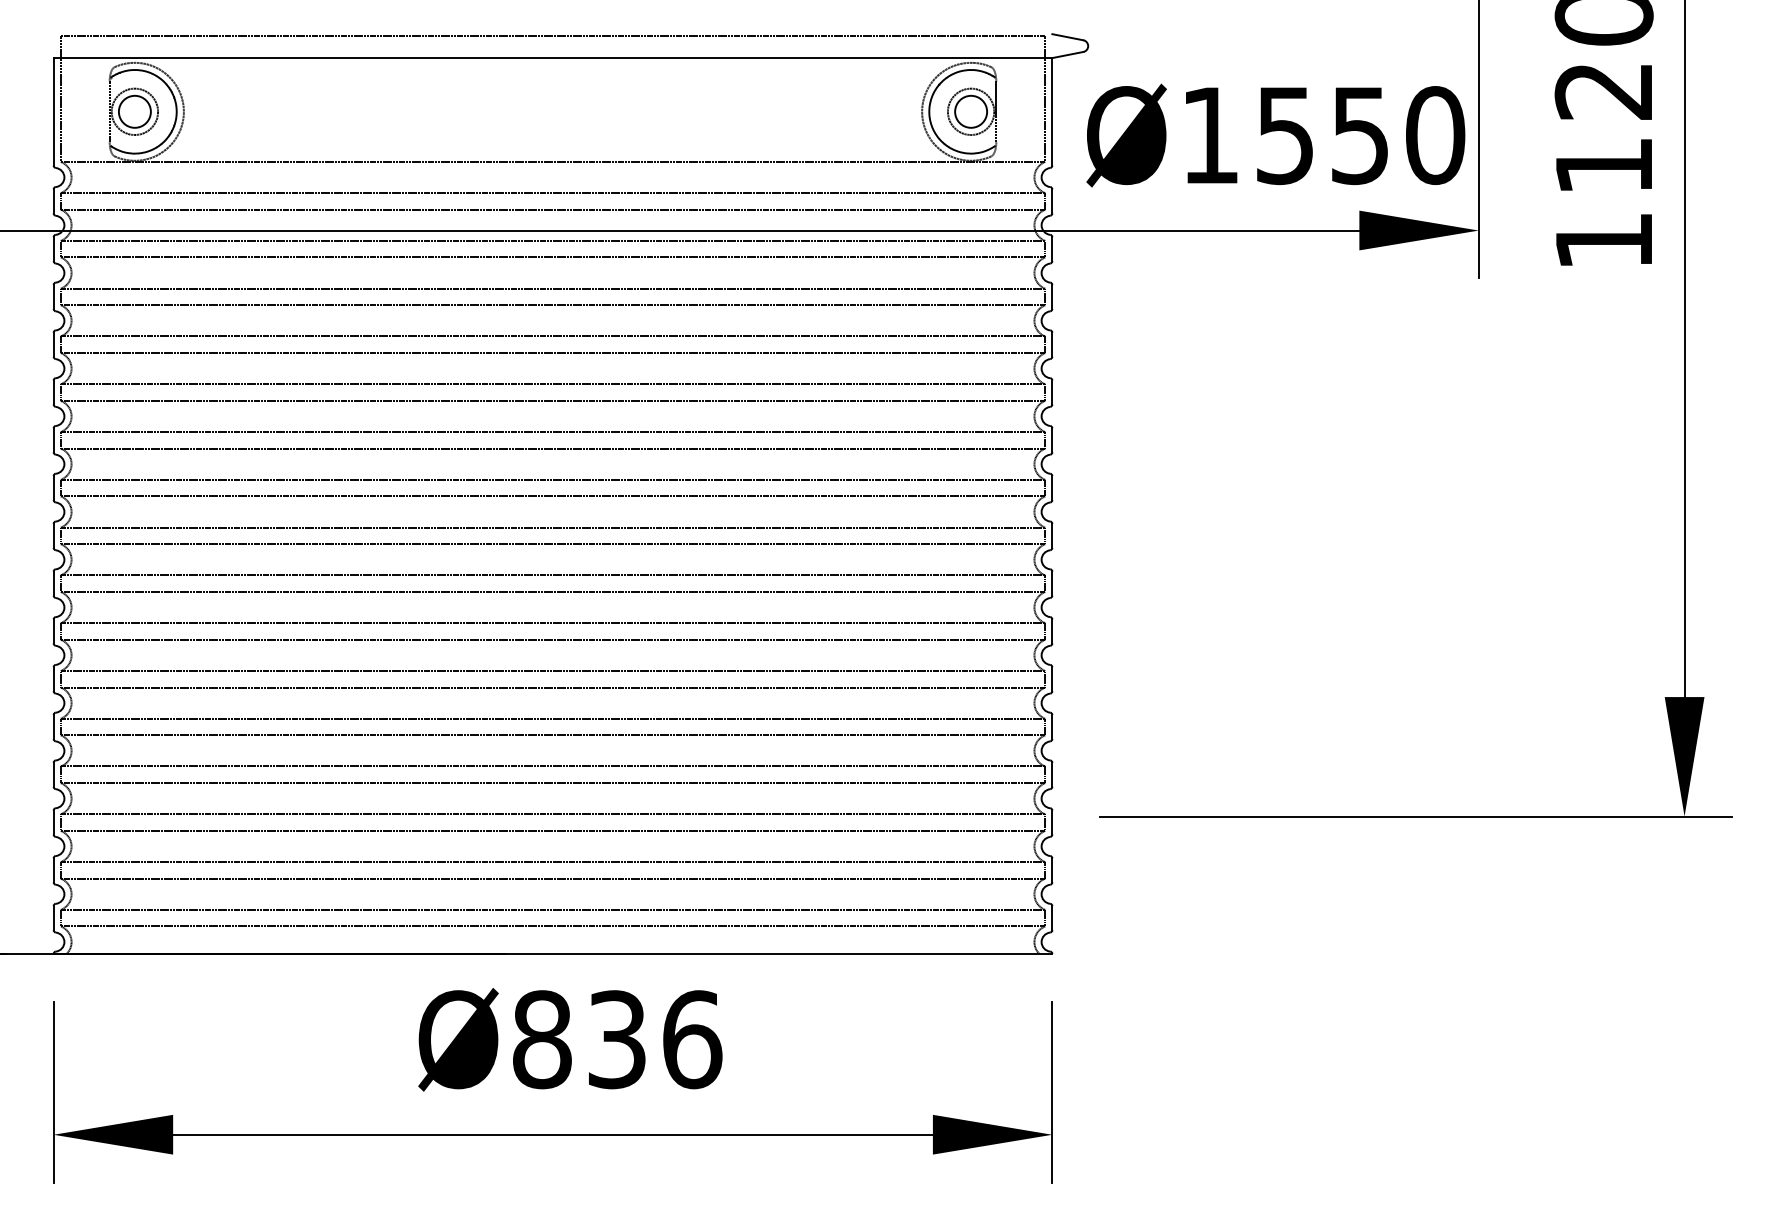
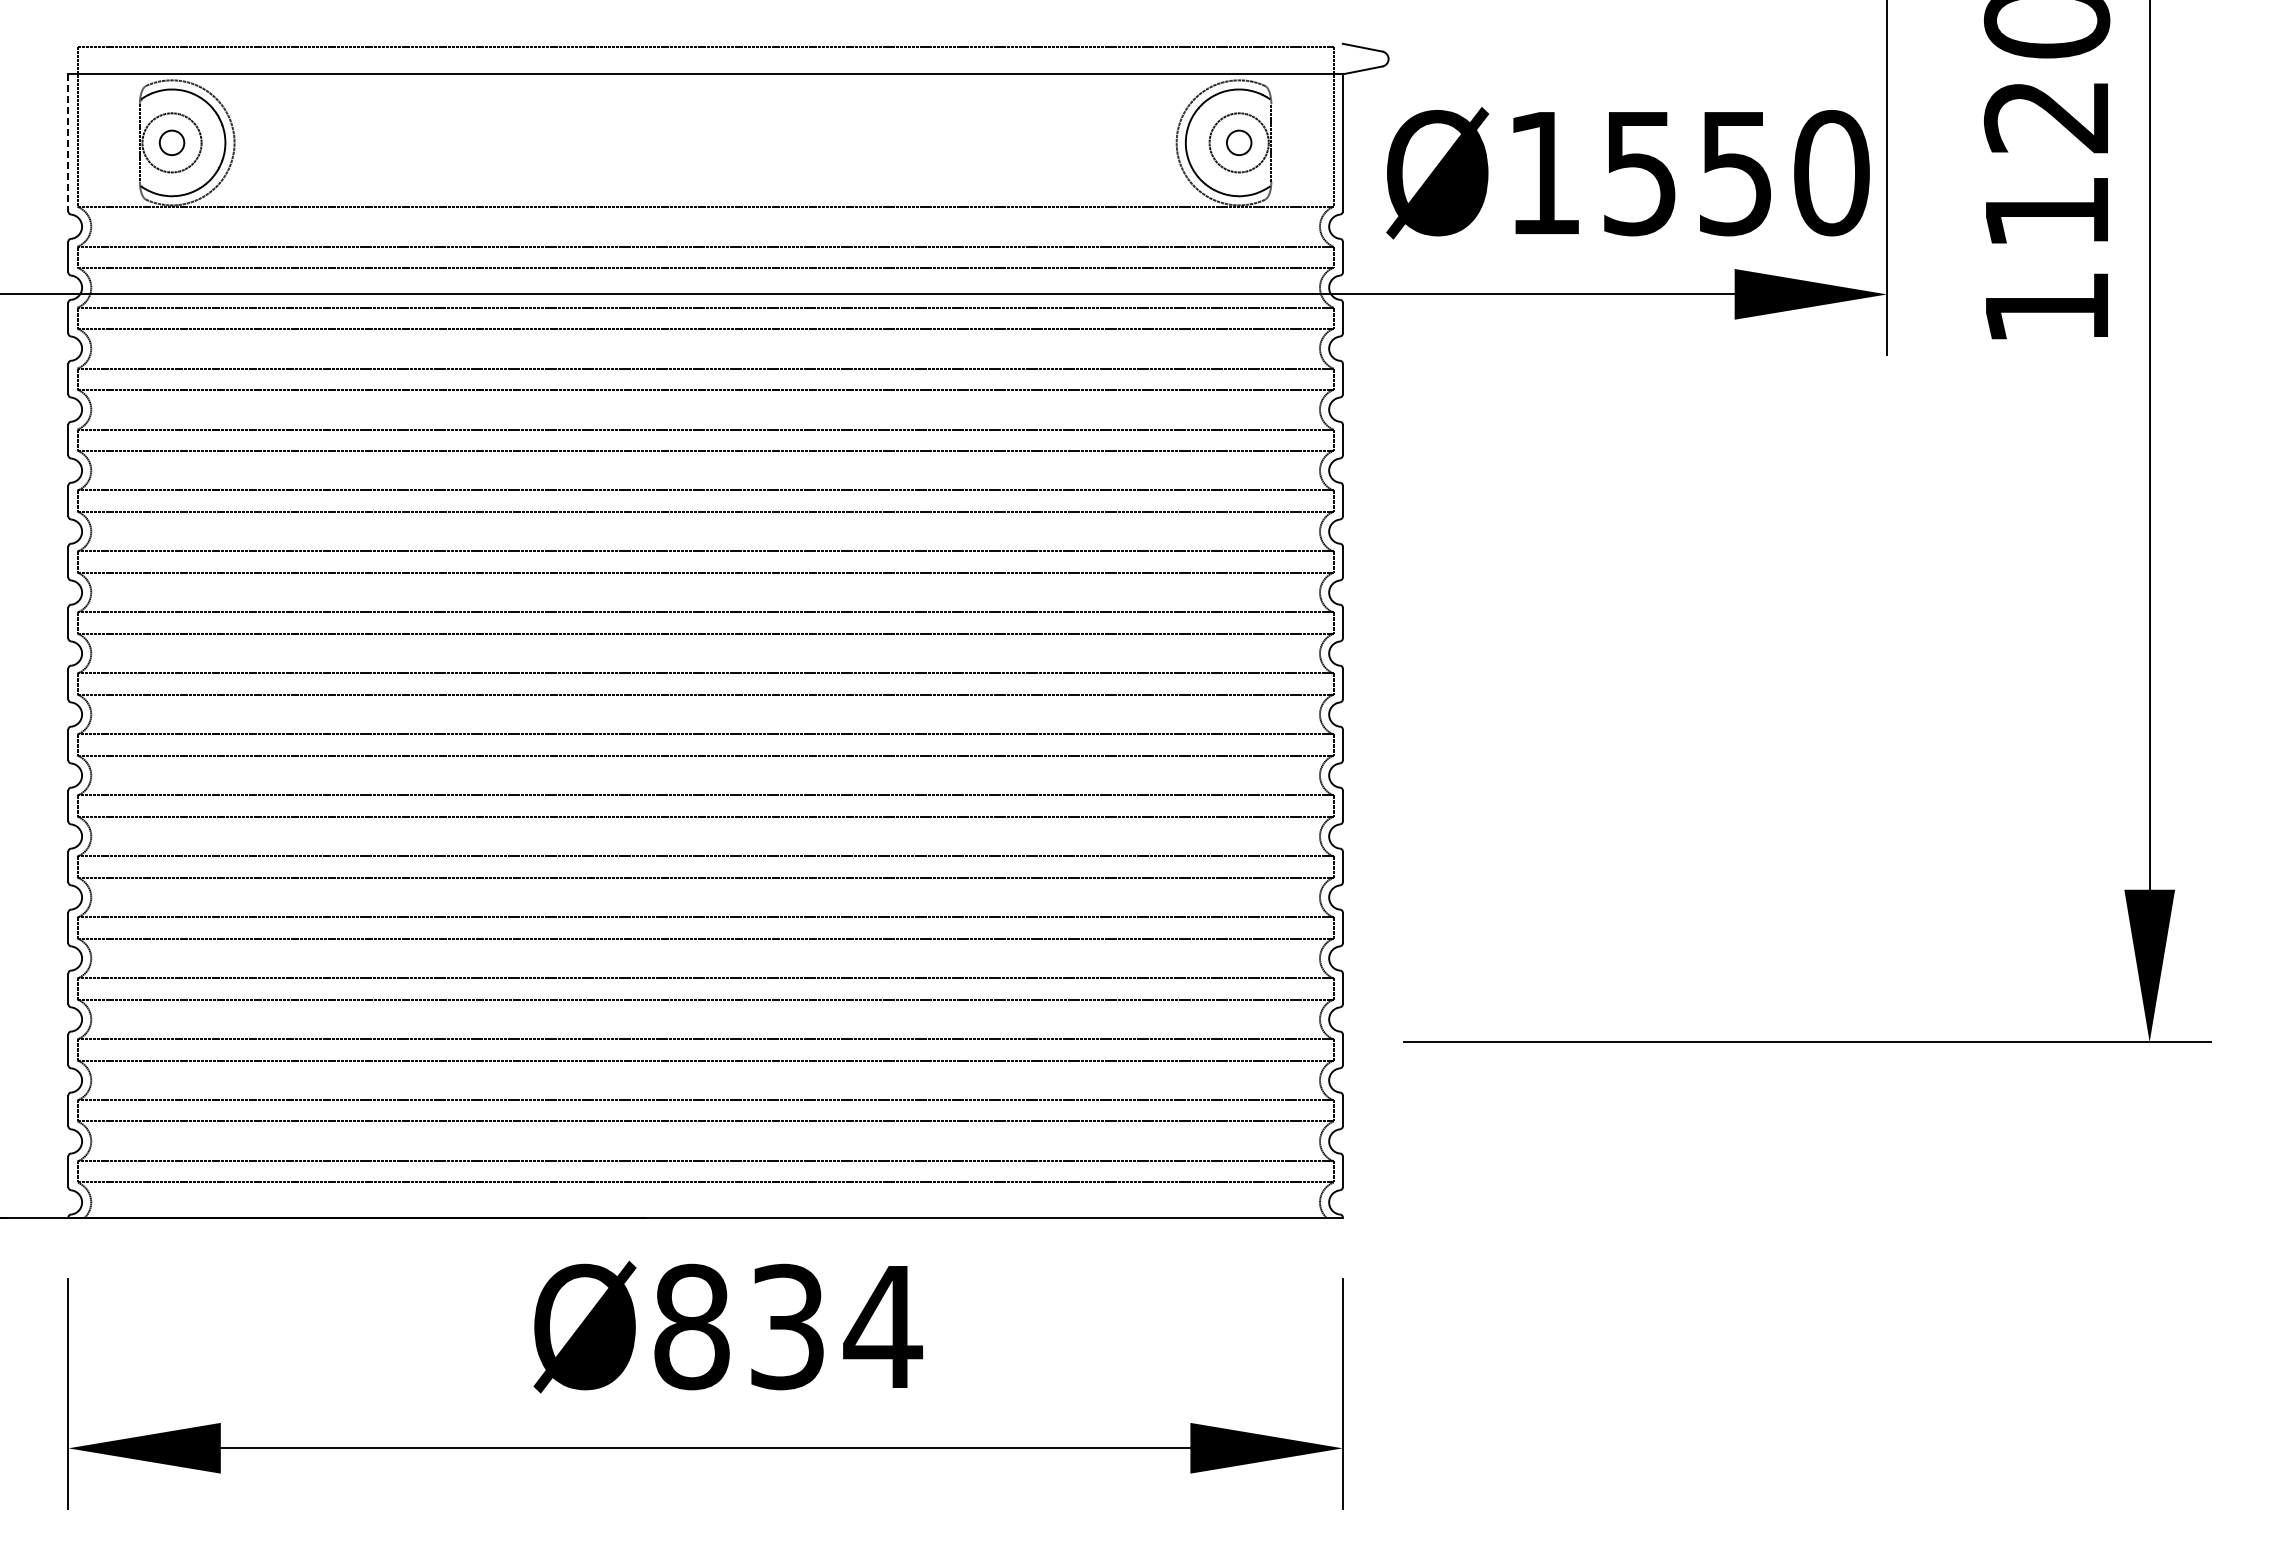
line: (53, 111) -> (68, 142), solid -> dashed
circle: (134, 111) -> (171, 142), size x0.6
circle: (970, 111) -> (1238, 142), size x0.6
text: (691, 1039) -> (882, 1326), Ø836 -> Ø834

